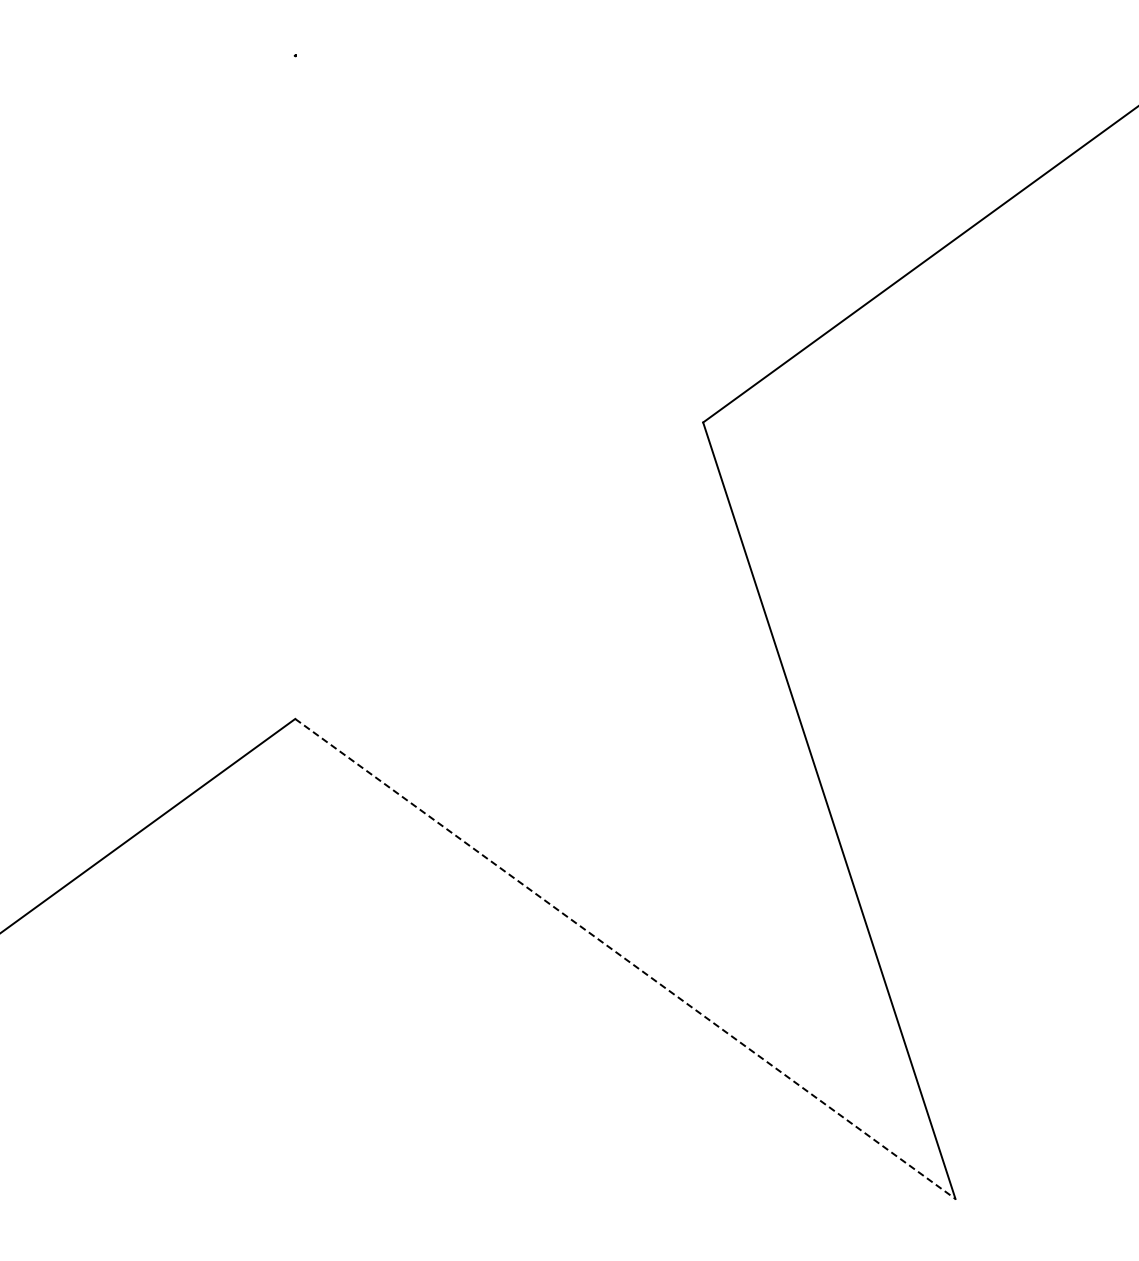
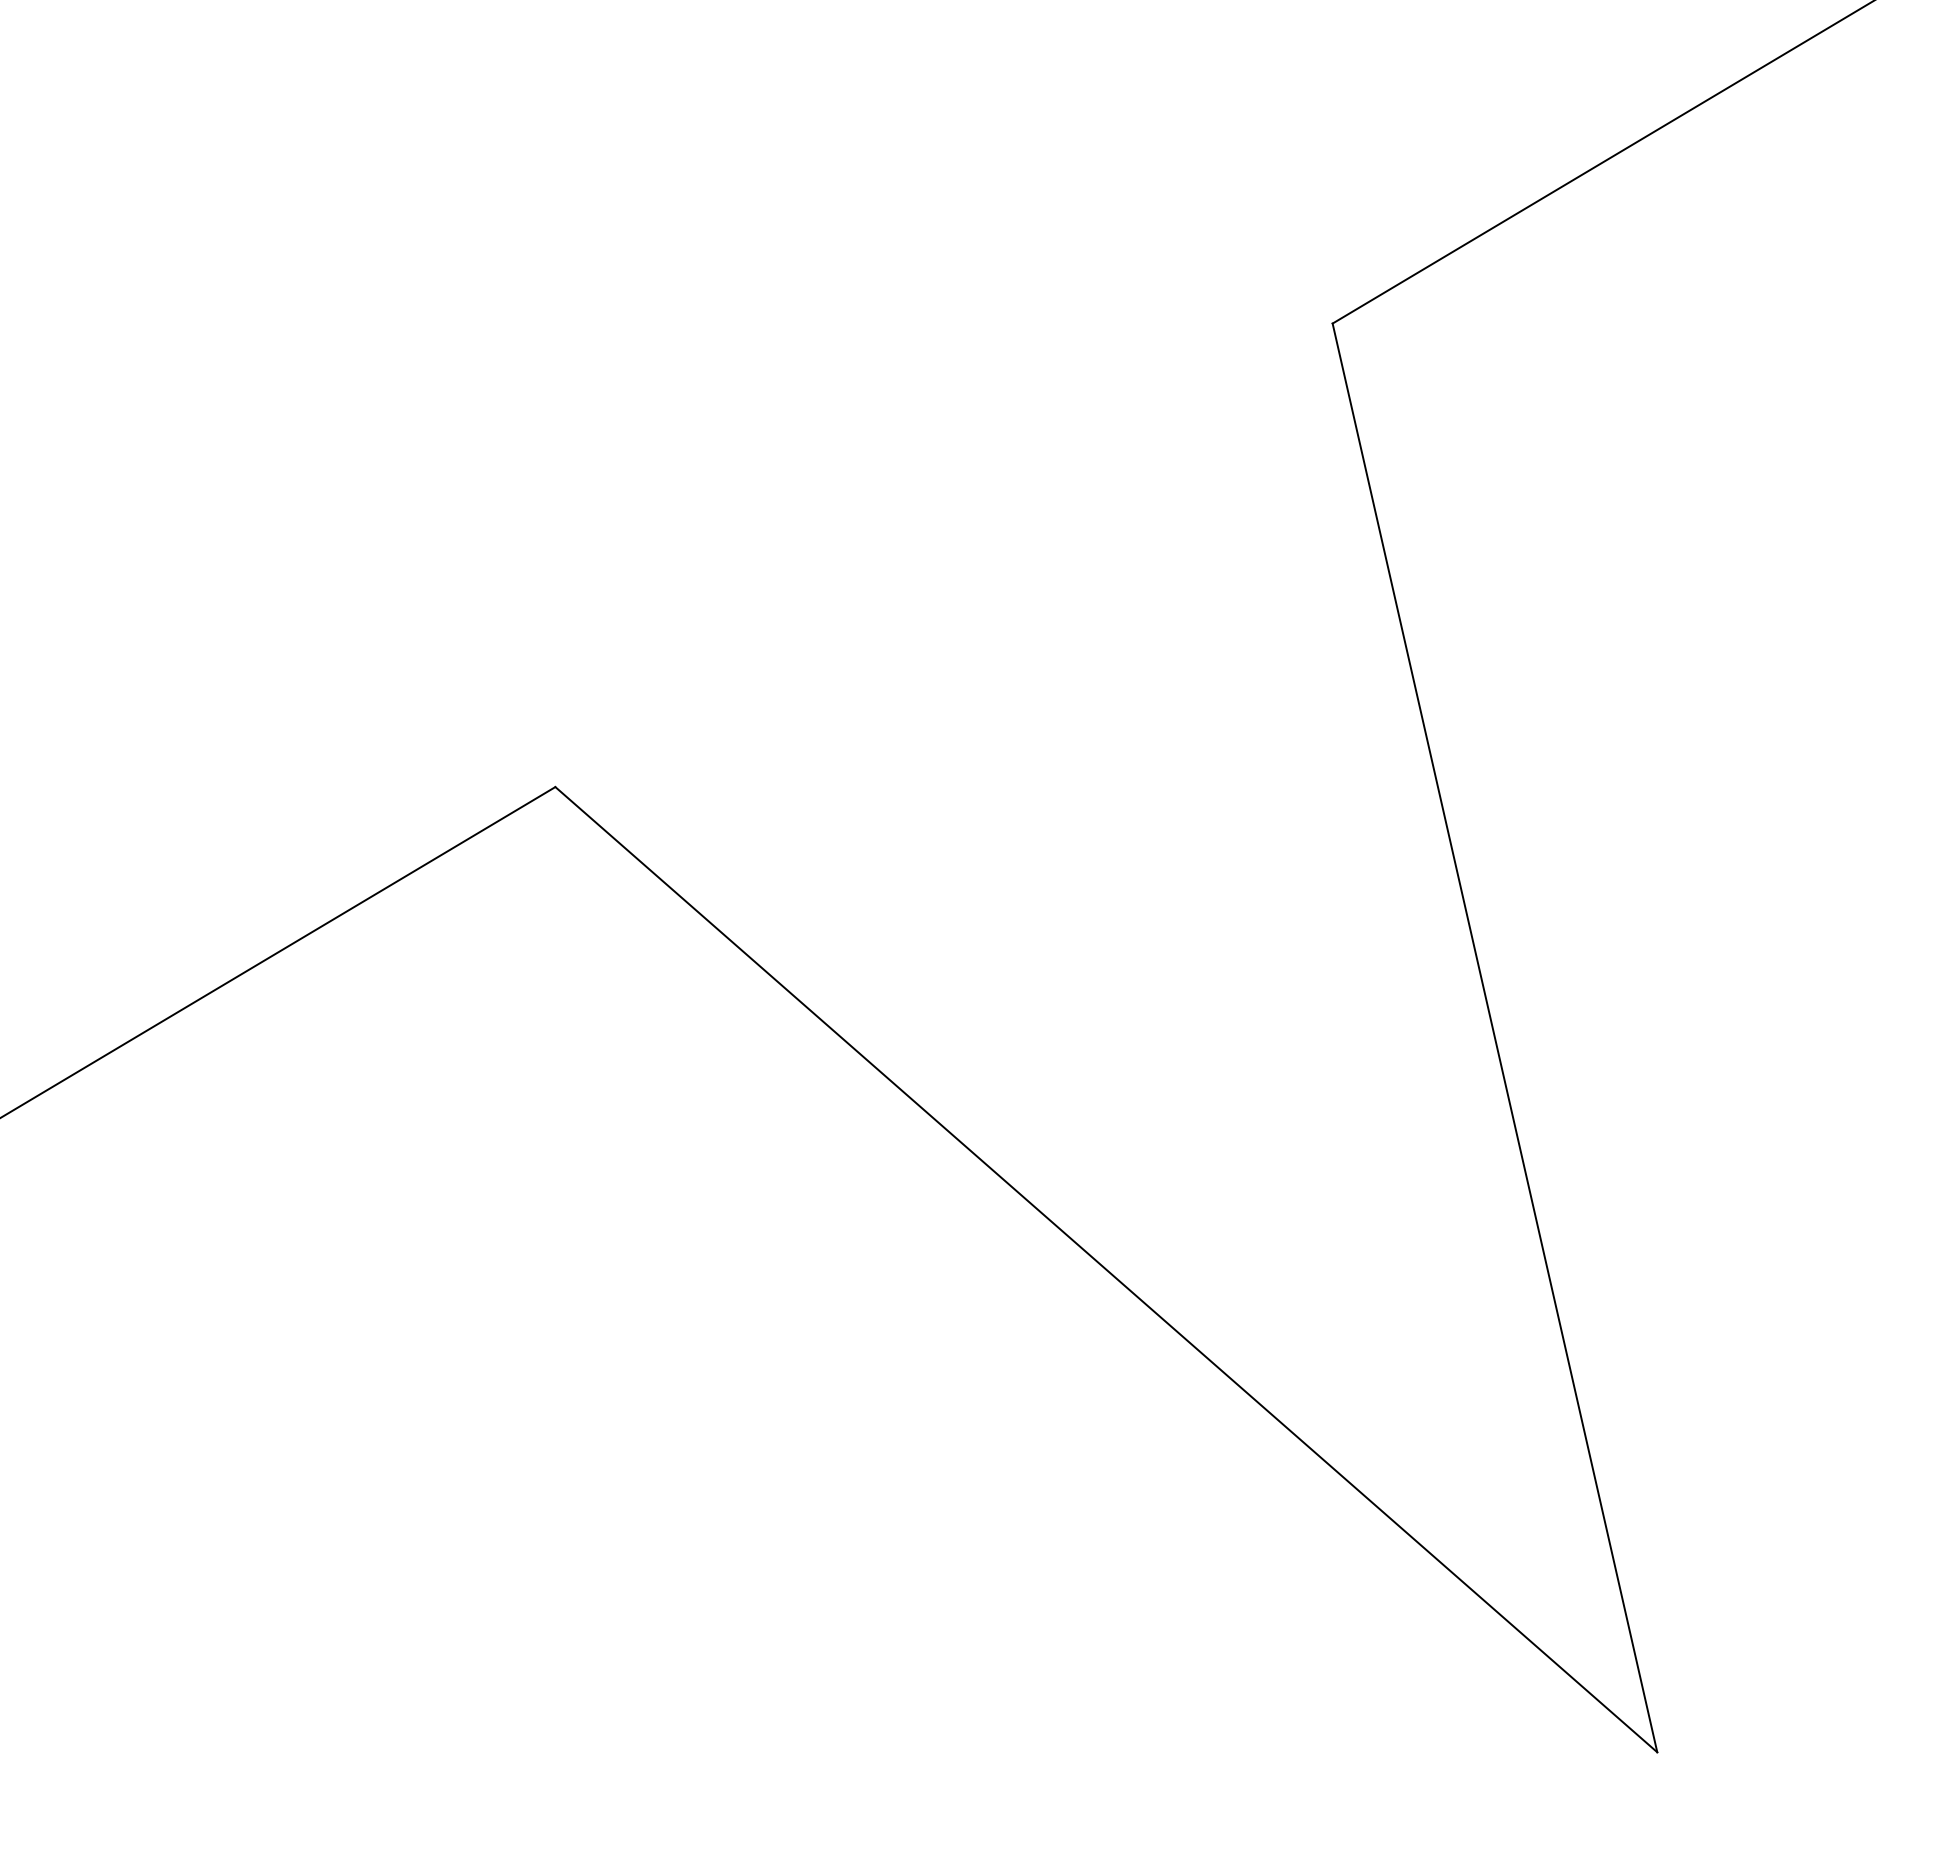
line: (625, 959) -> (1106, 1270), dashed -> solid

